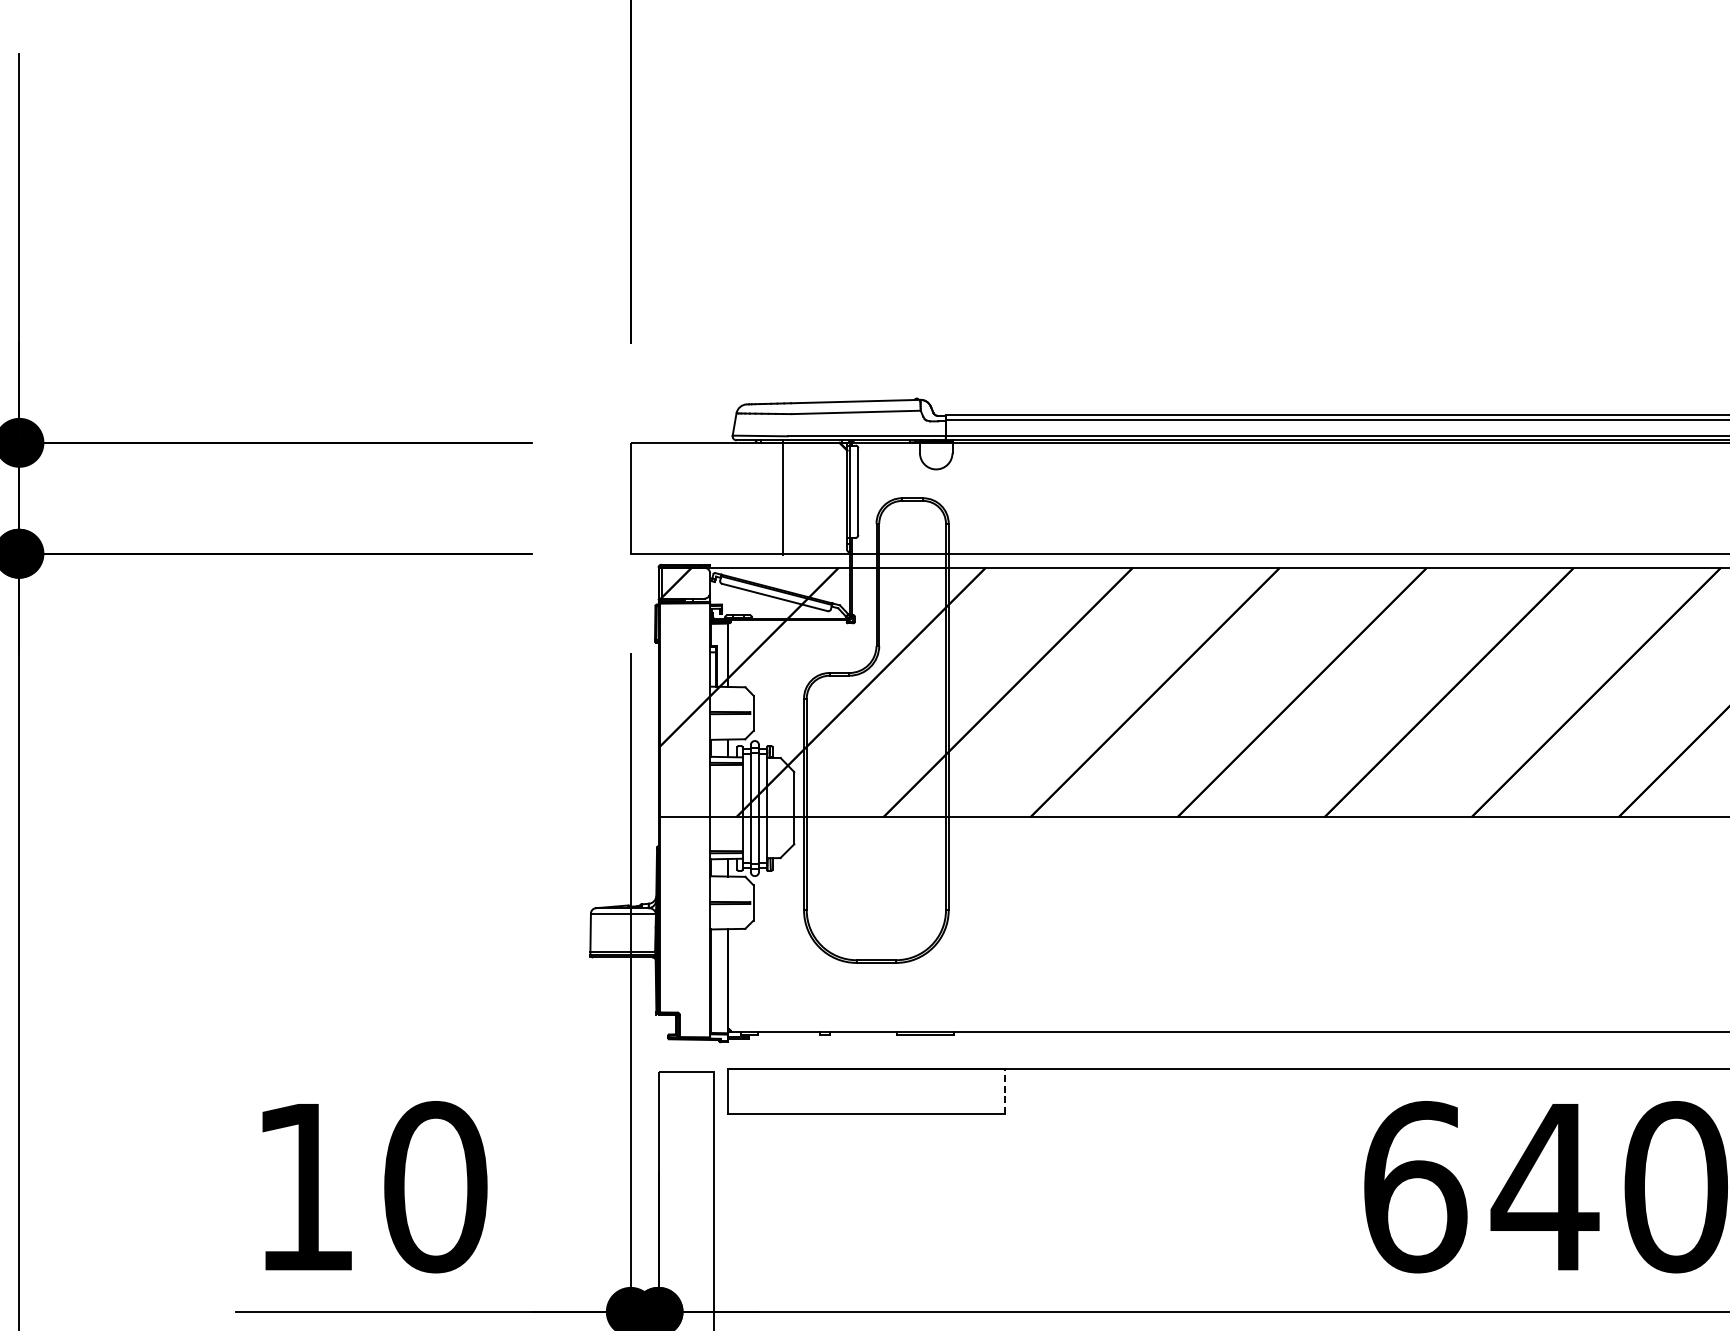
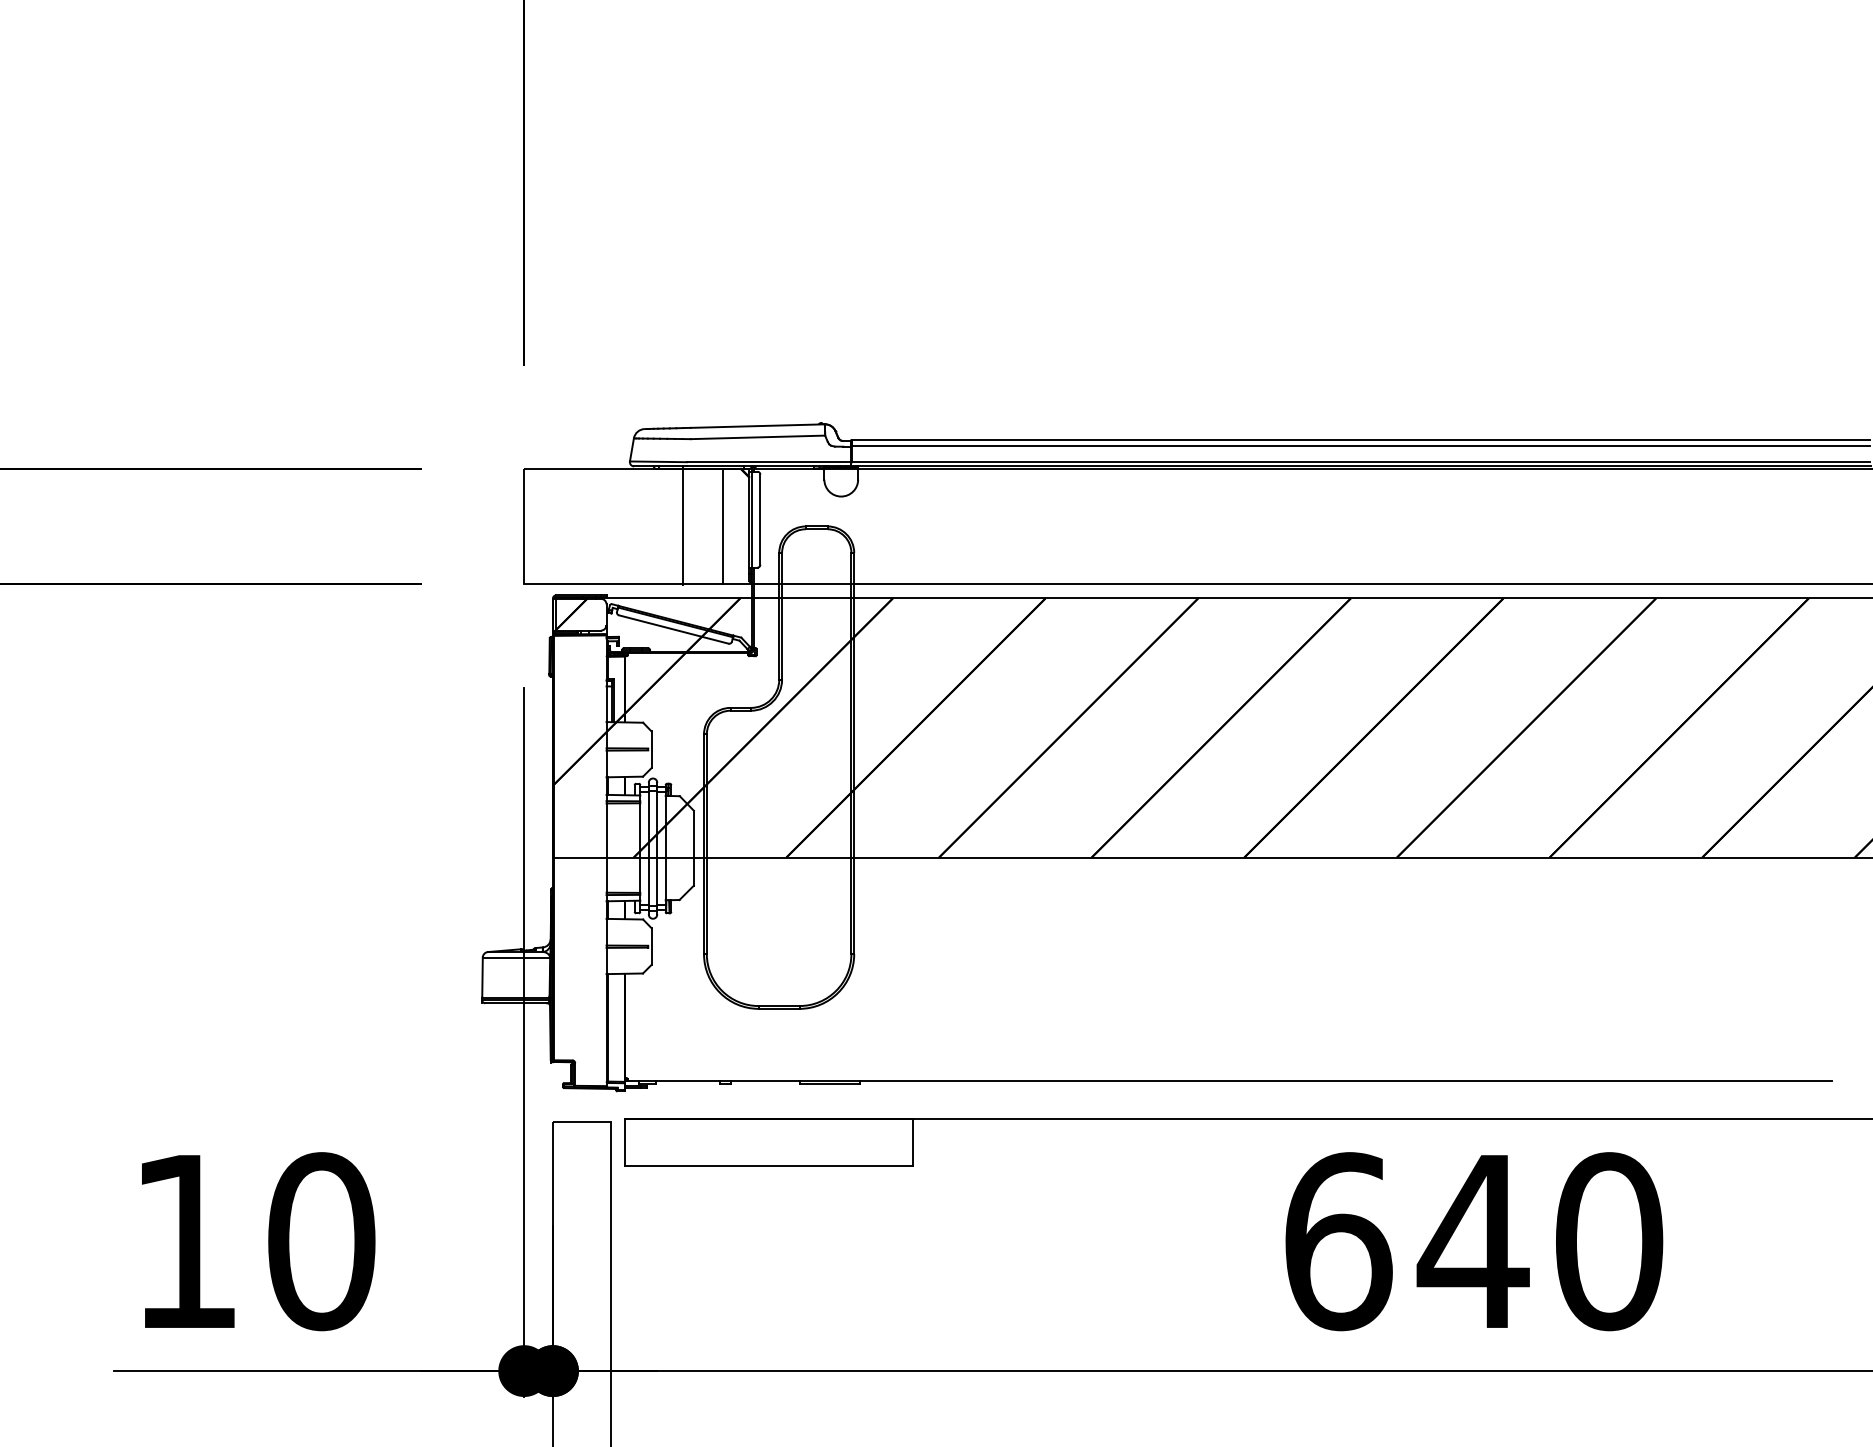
line: (821, 498) -> (722, 526), added
line: (1004, 1090) -> (912, 1141), dashed -> solid

